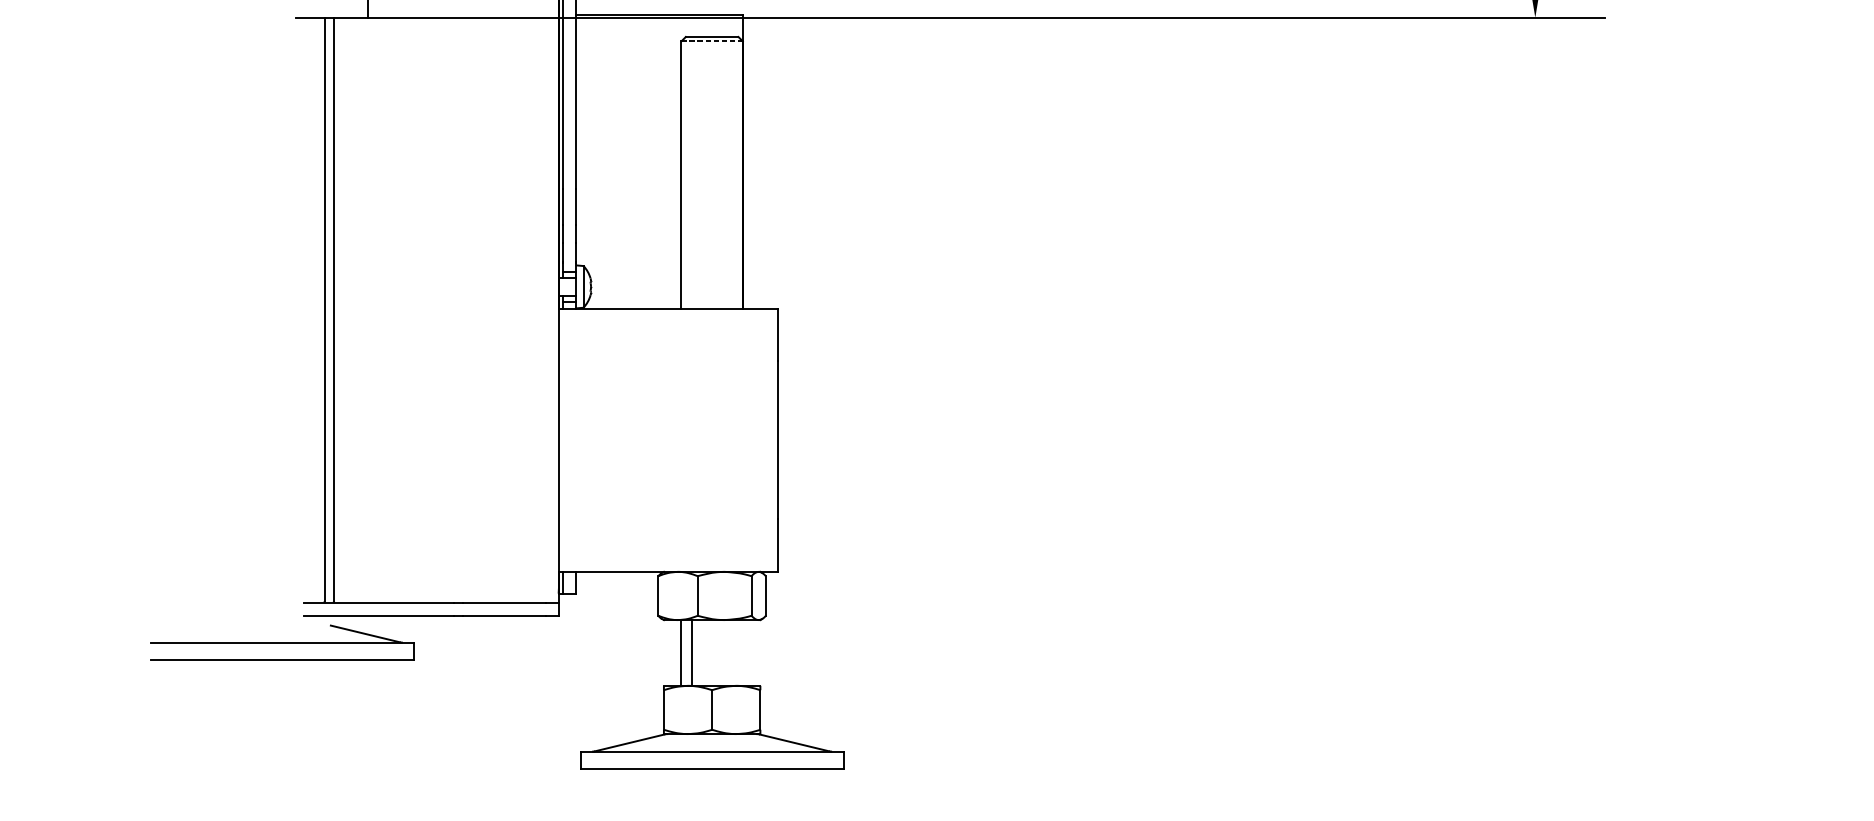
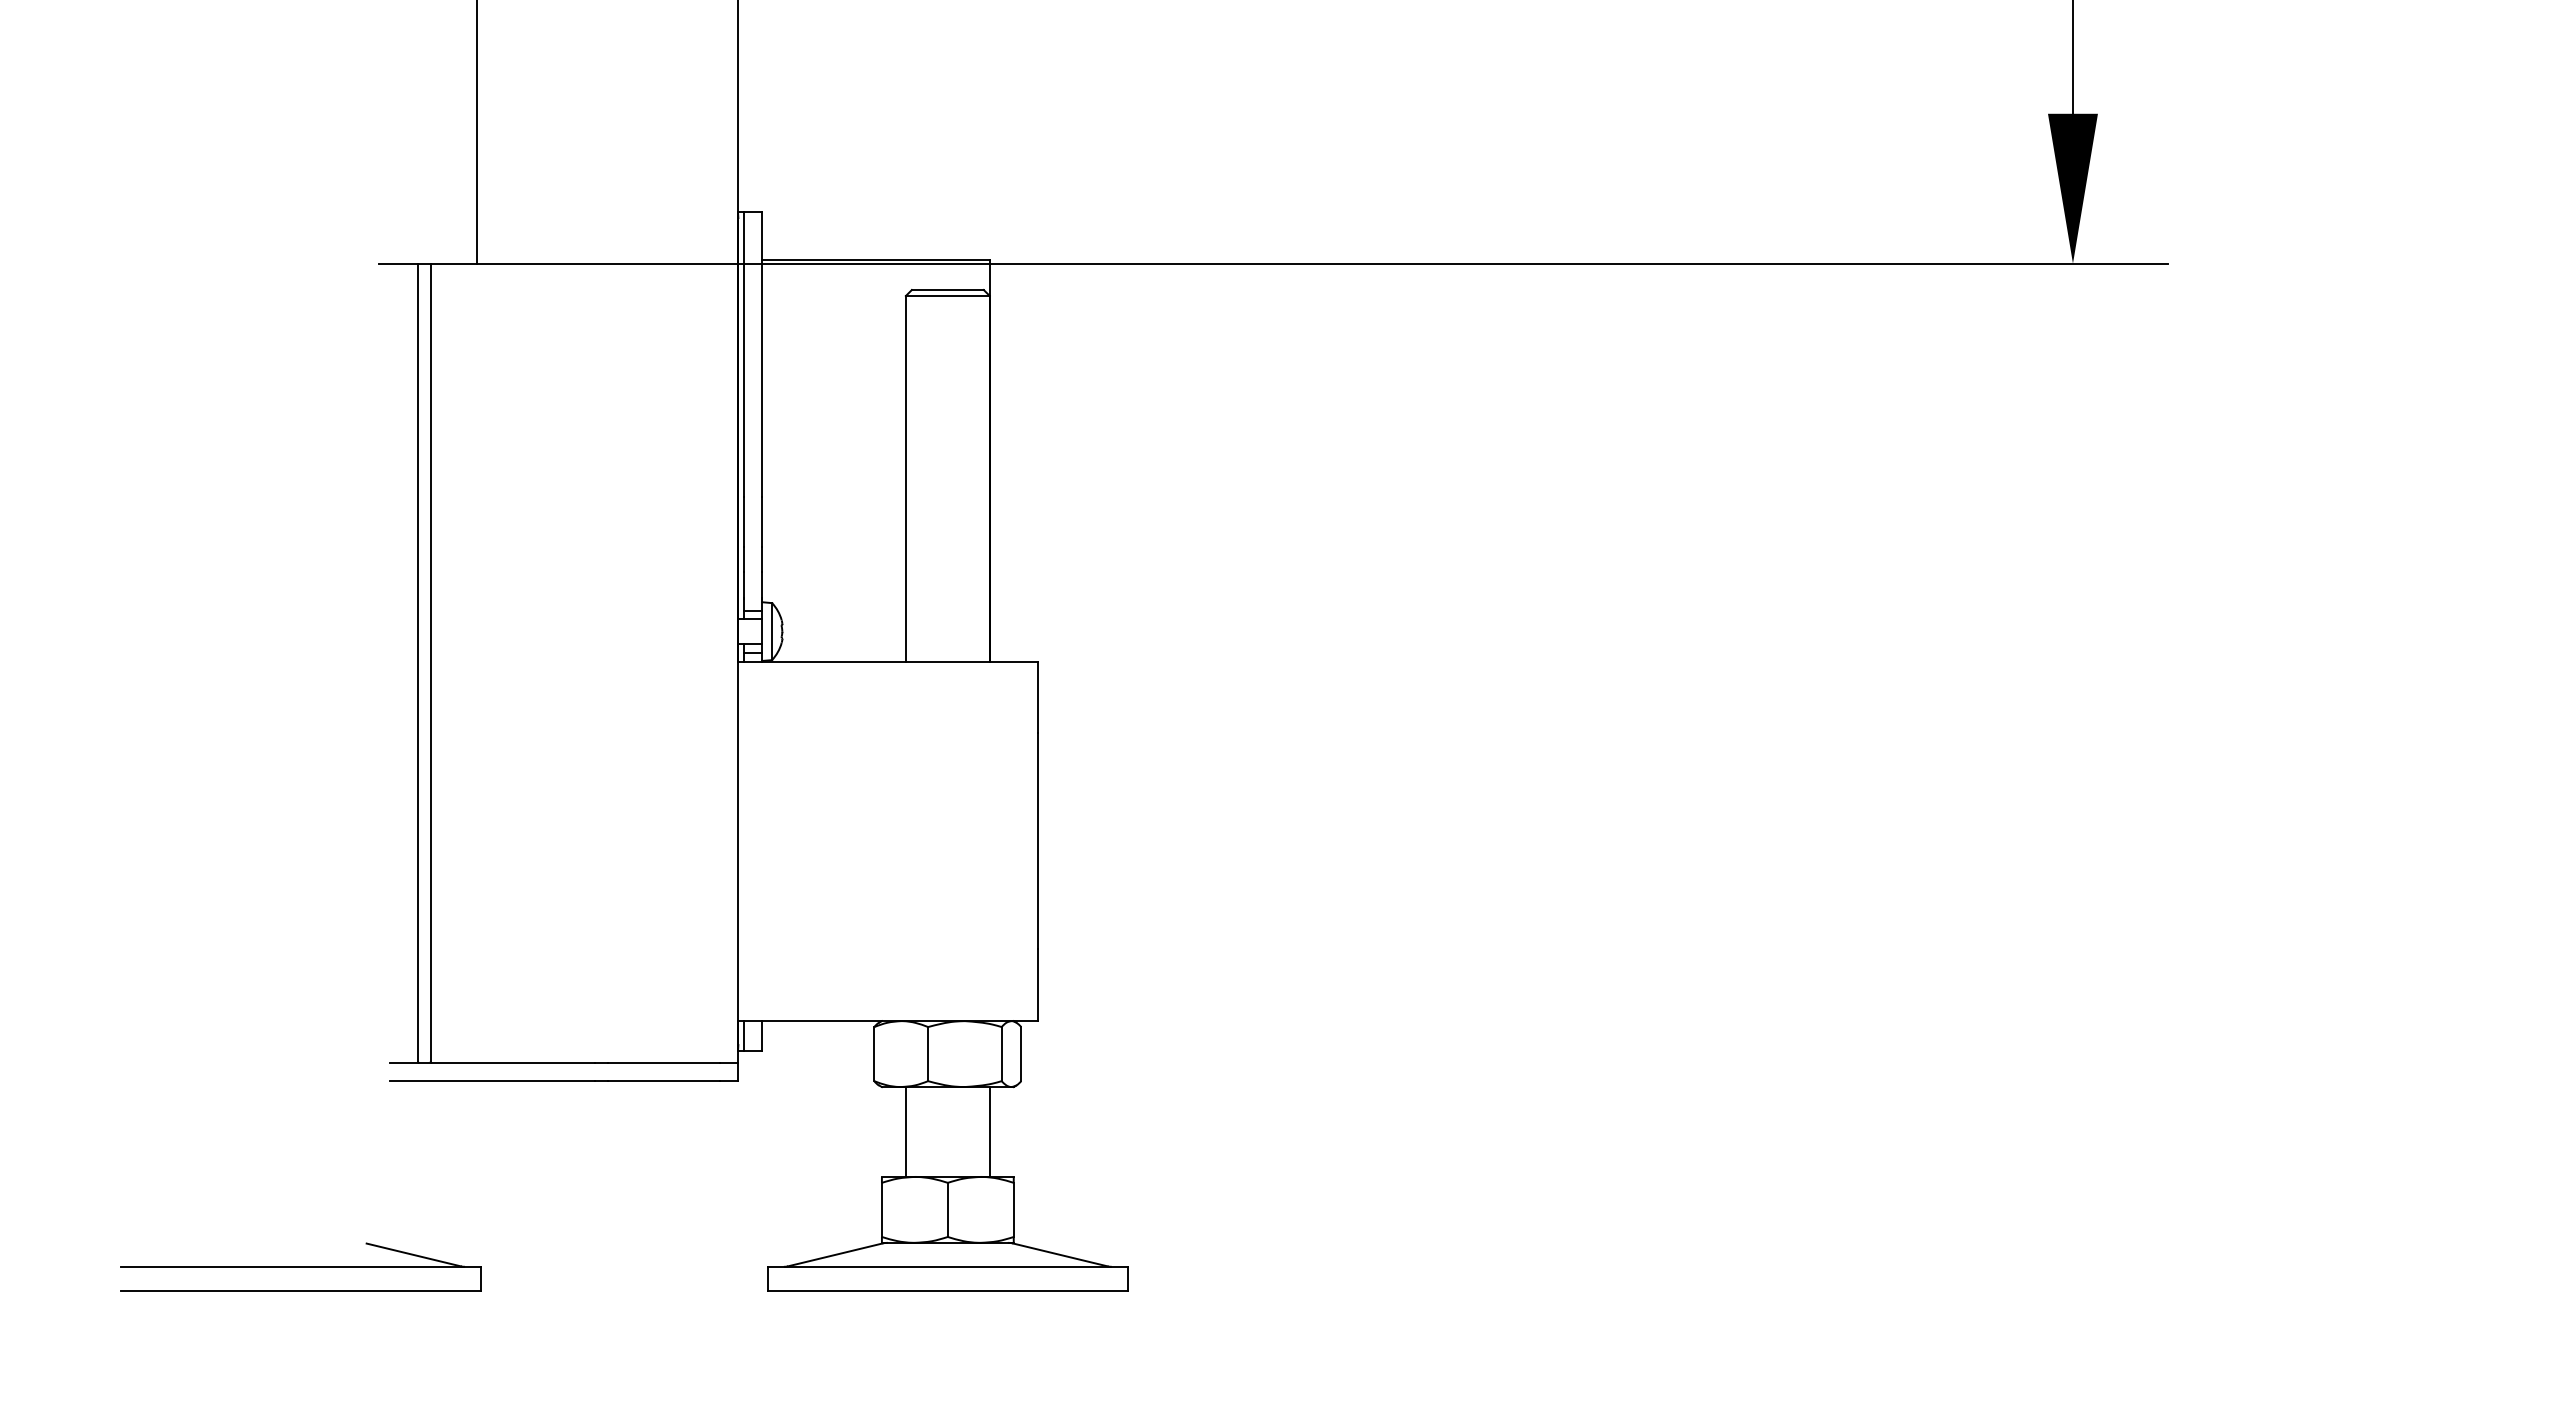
line: (711, 41) -> (947, 296), dashed -> solid
part: (282, 642) -> (300, 1266), moved
line: (691, 652) -> (989, 1131), moved

